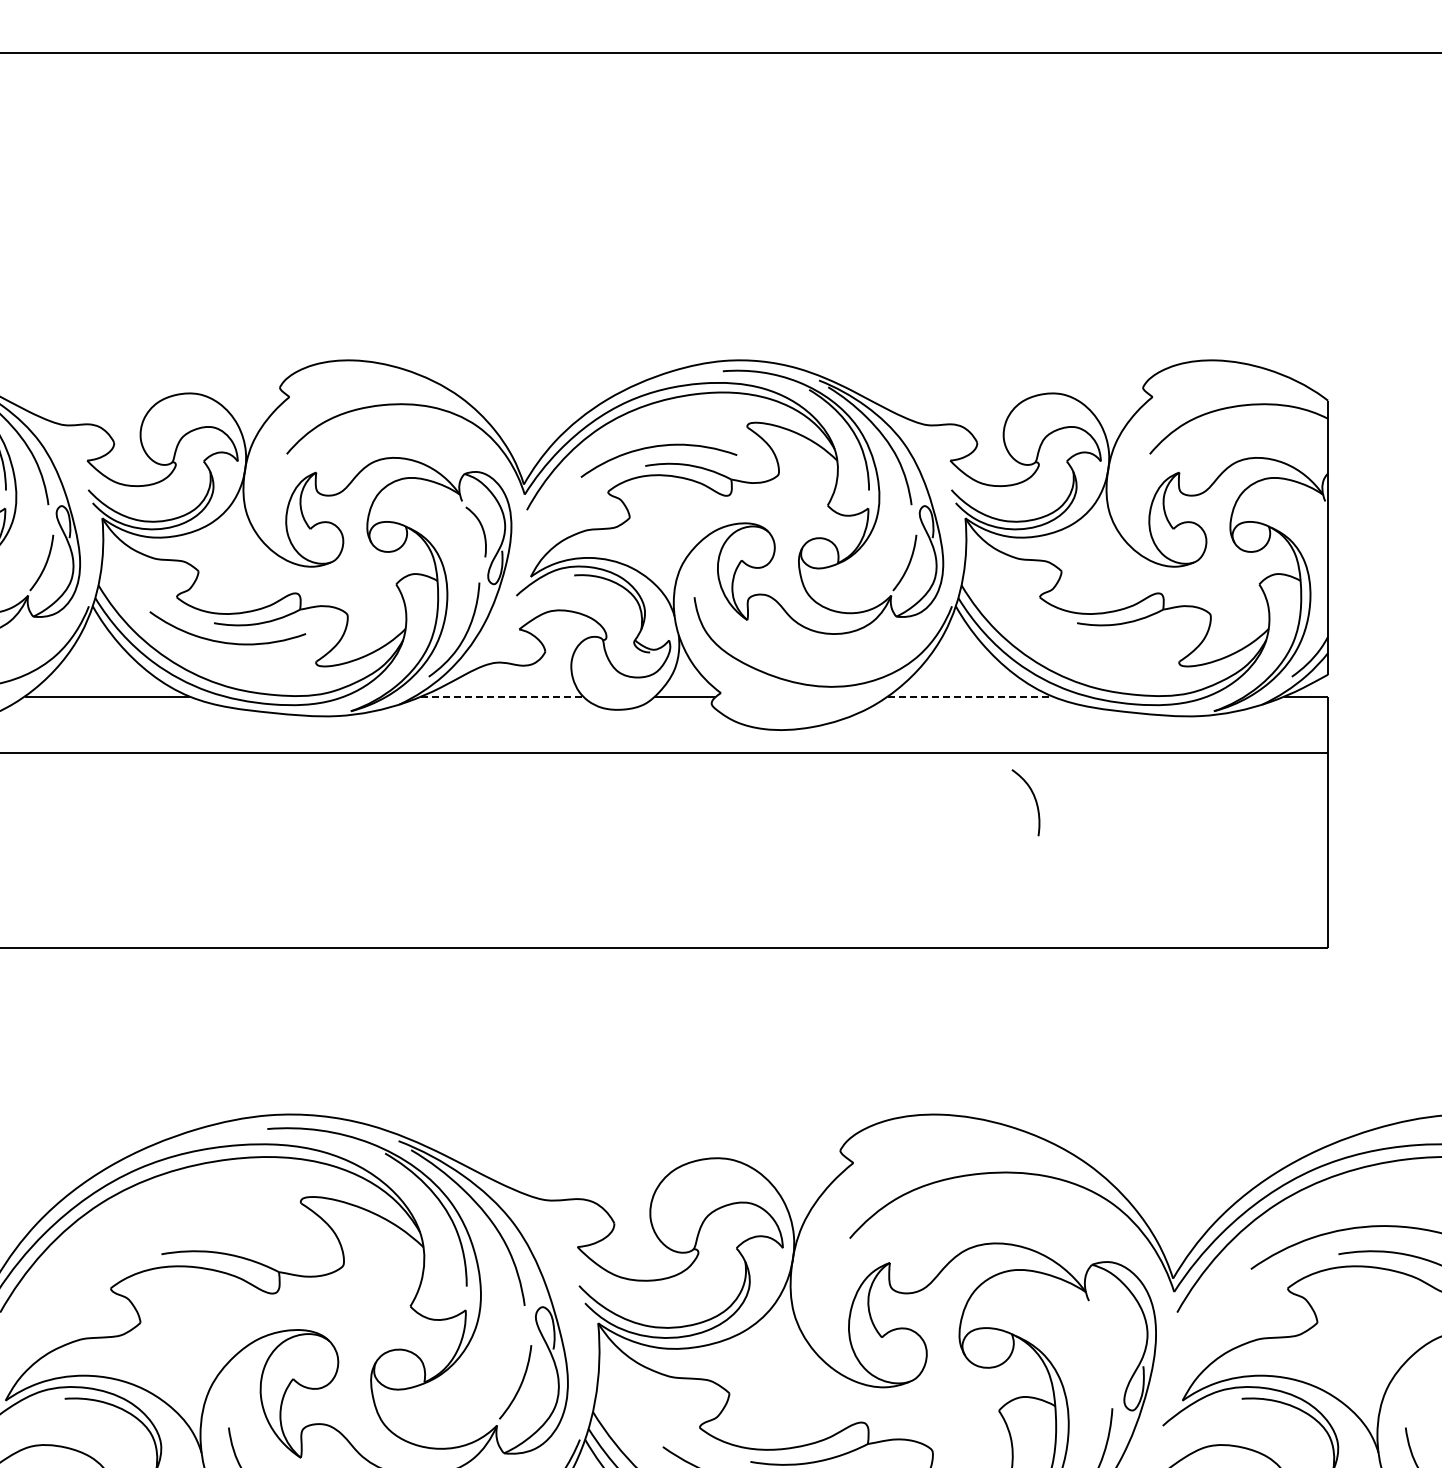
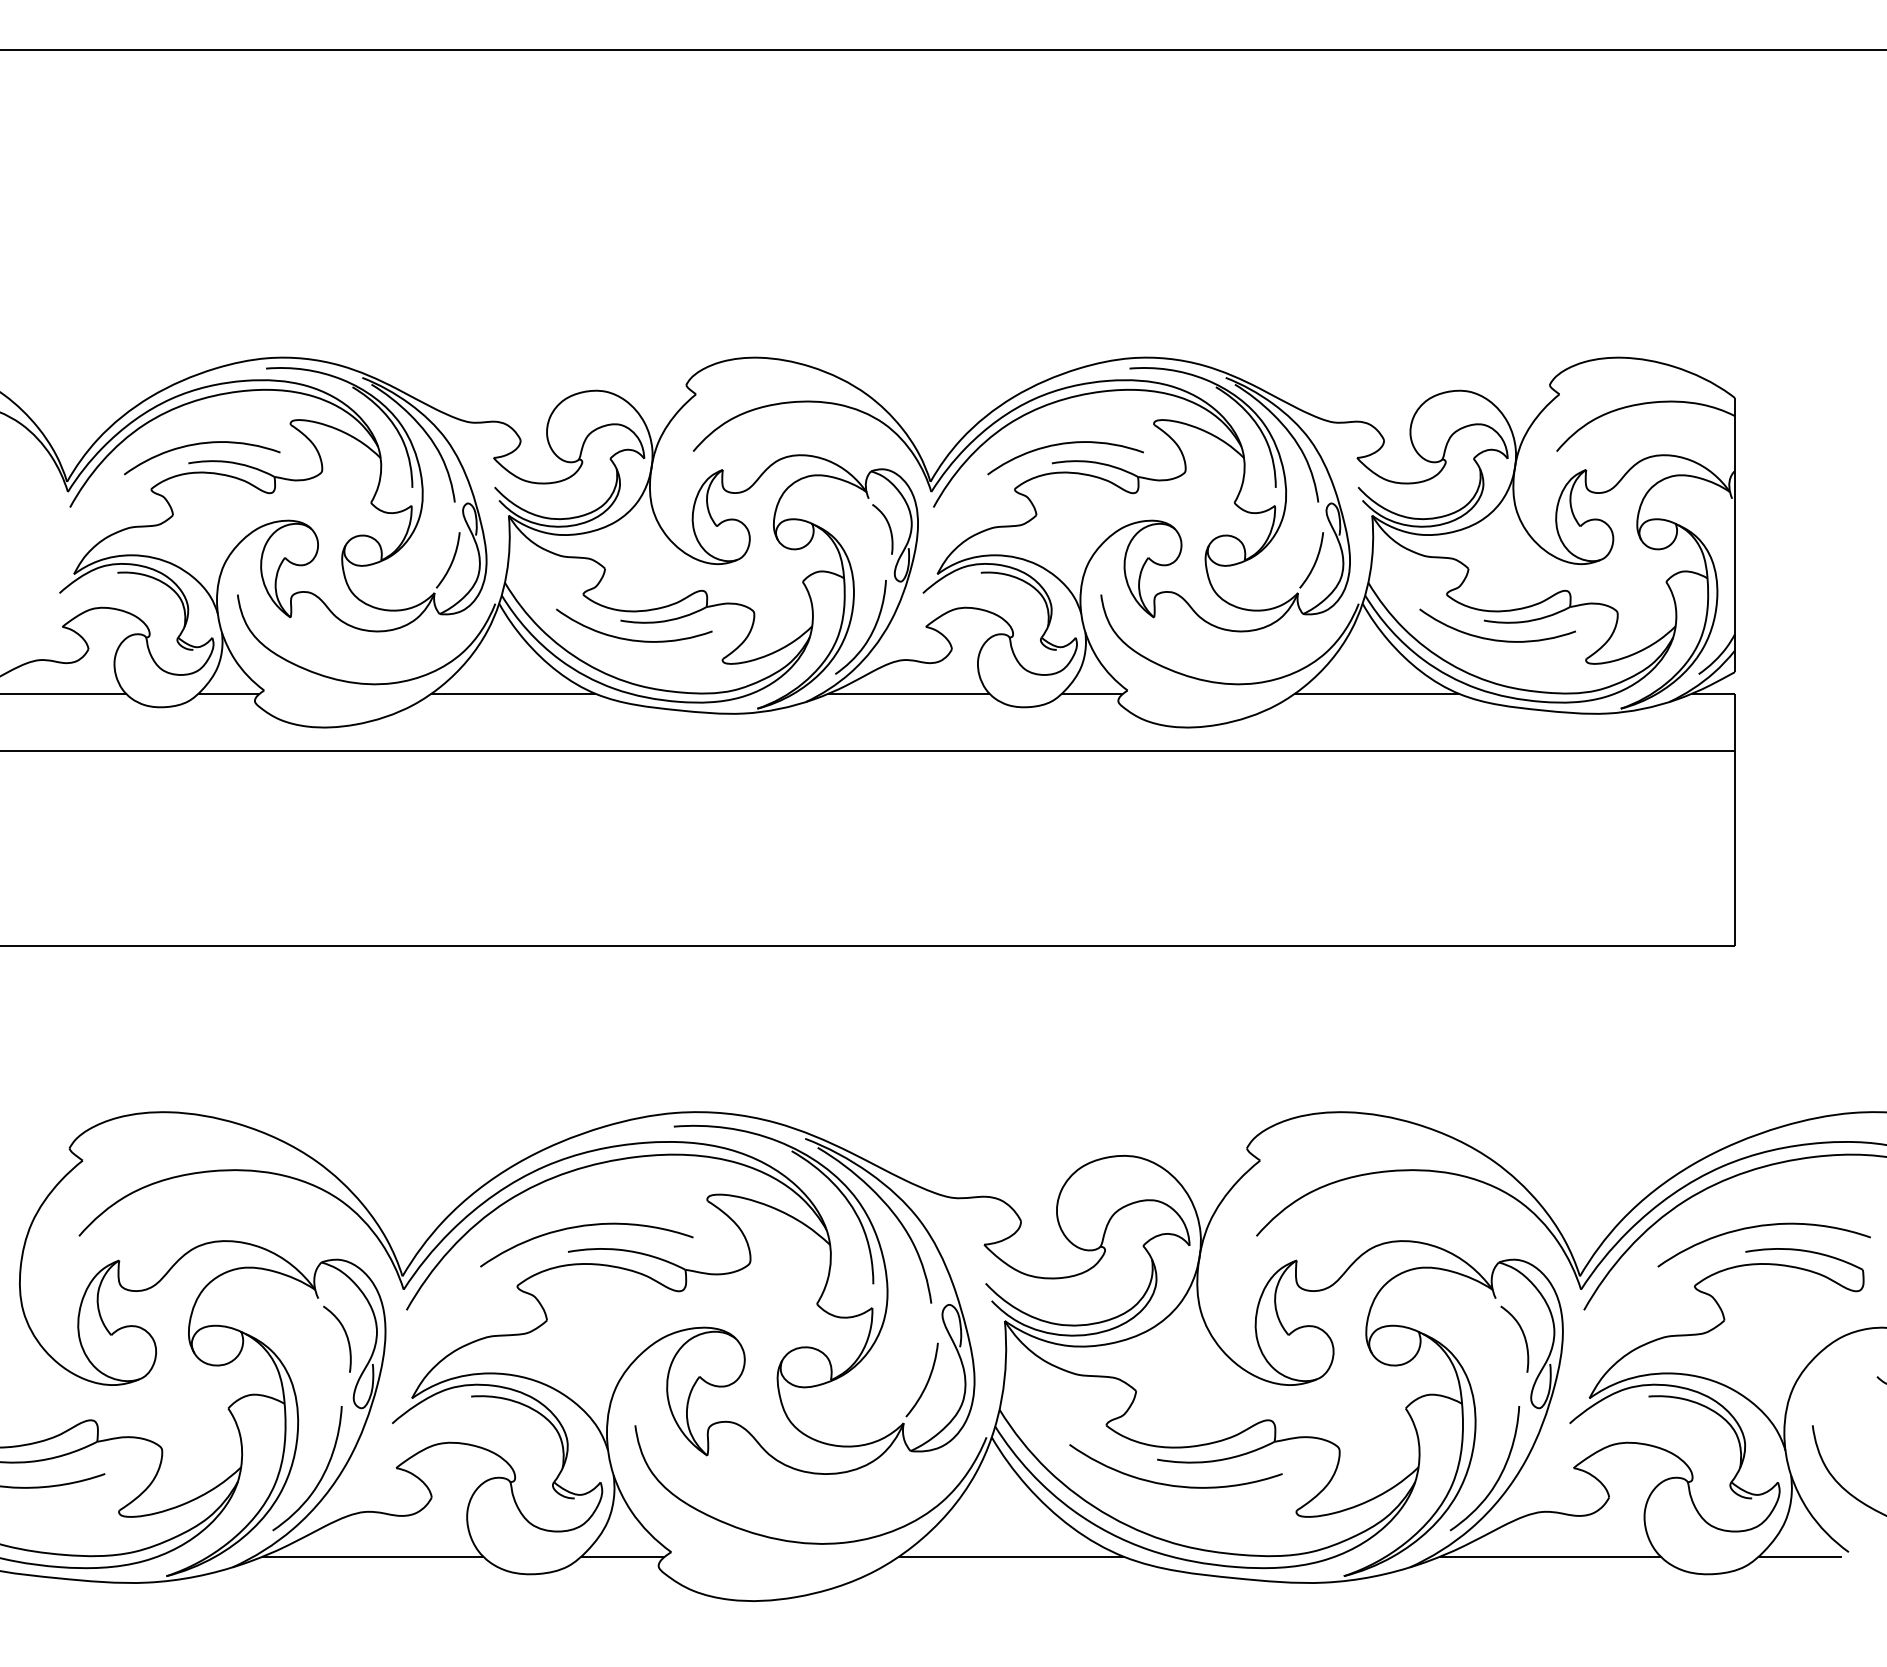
curve: (1090, 642) -> (1497, 639), added
line: (502, 697) -> (909, 694), dashed -> solid
line: (970, 697) -> (1377, 694), dashed -> solid
curve: (1033, 798) -> (1522, 1334), moved
curve: (180, 1228) -> (586, 1226), added

